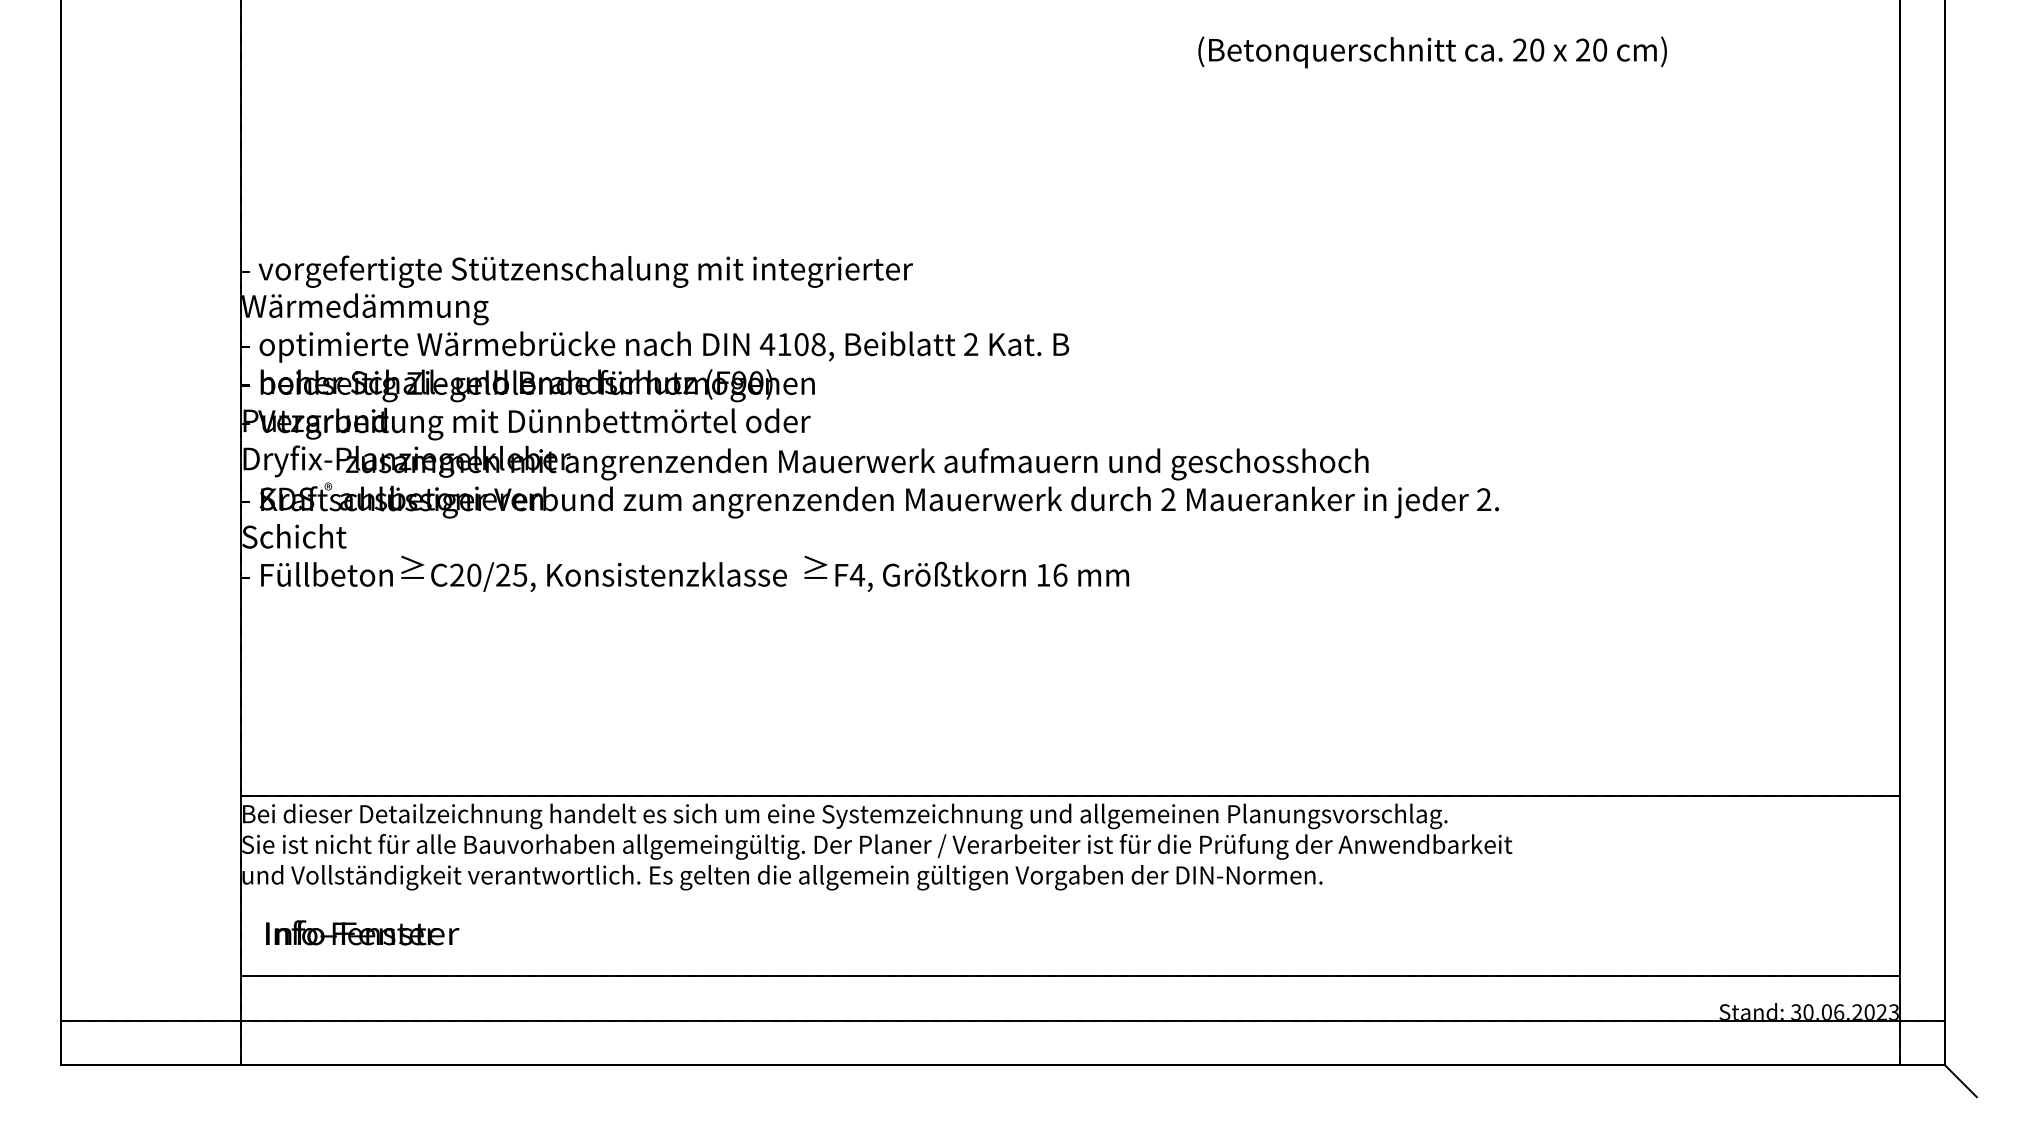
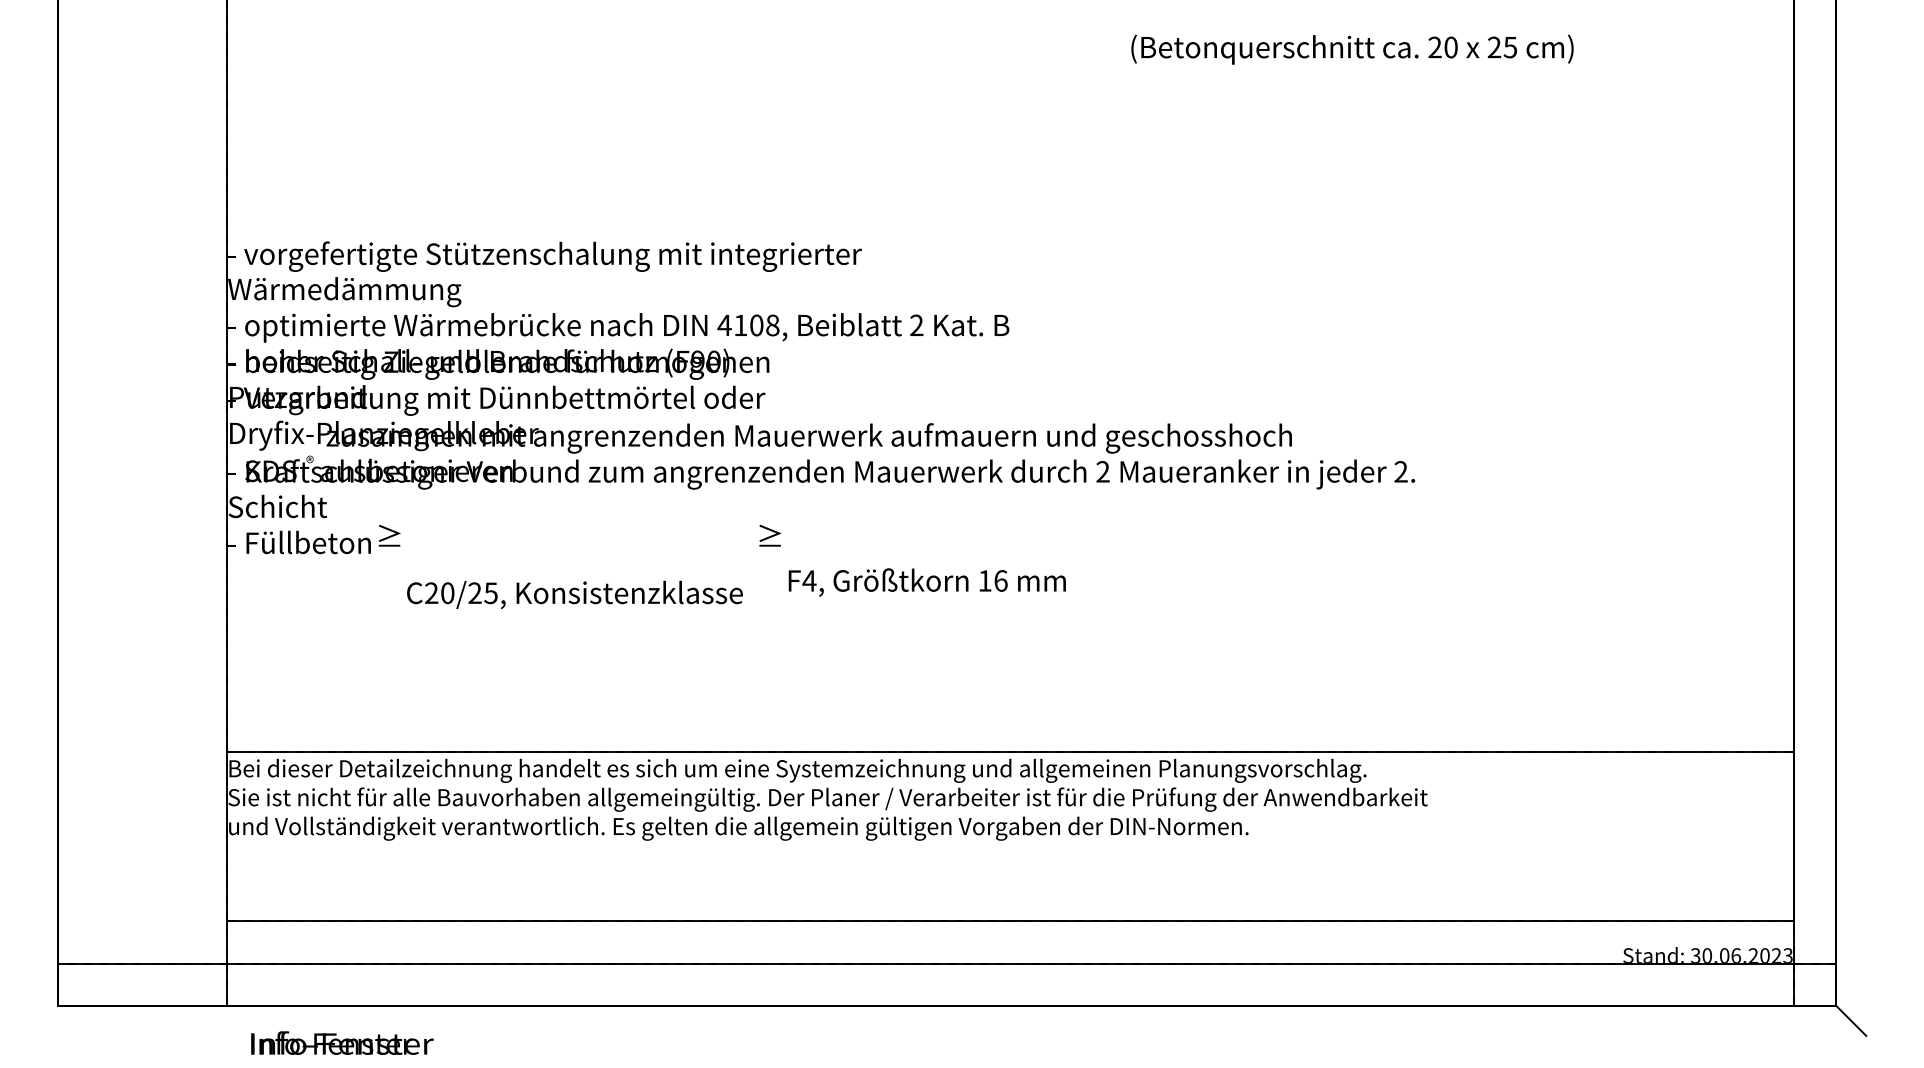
text: (1599, 49) -> (1509, 46), 20 -> 25
text: (608, 576) -> (574, 594), moved
text: (982, 576) -> (927, 582), moved
text: (362, 932) -> (342, 1042), moved

